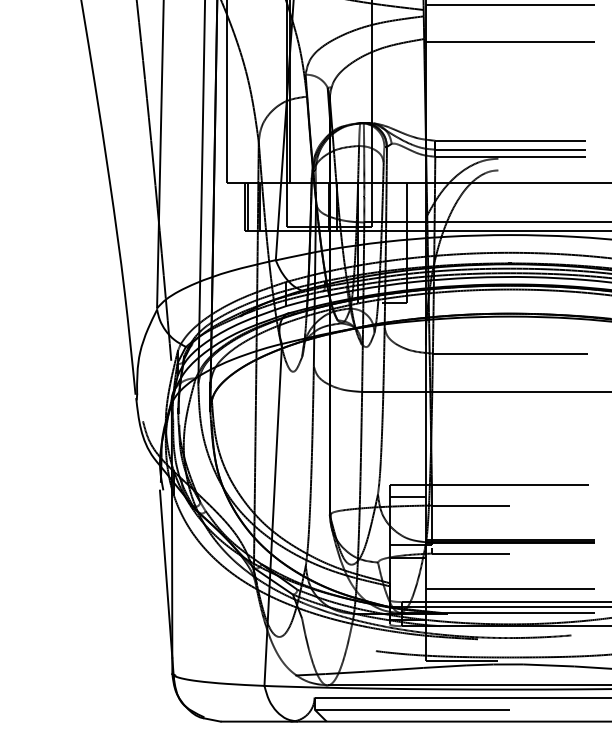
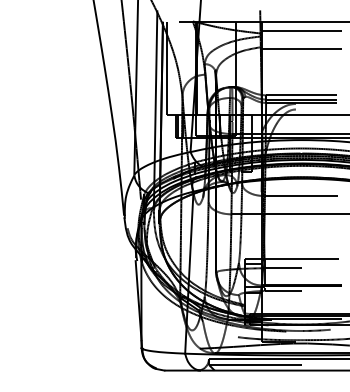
line: (510, 588) -> (301, 307), removed

